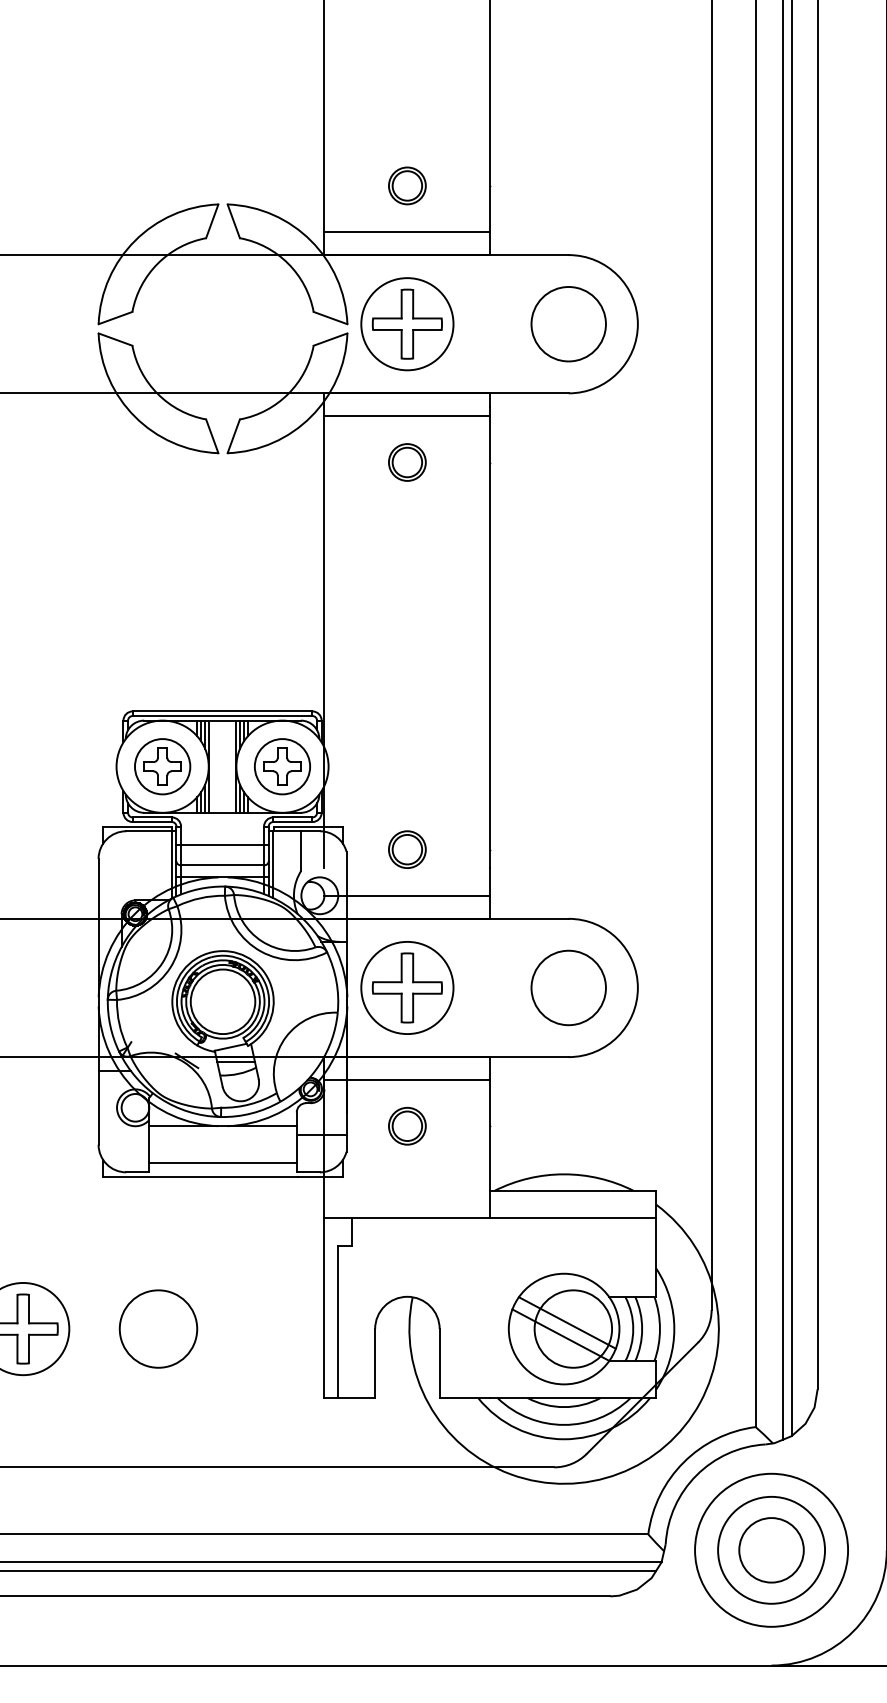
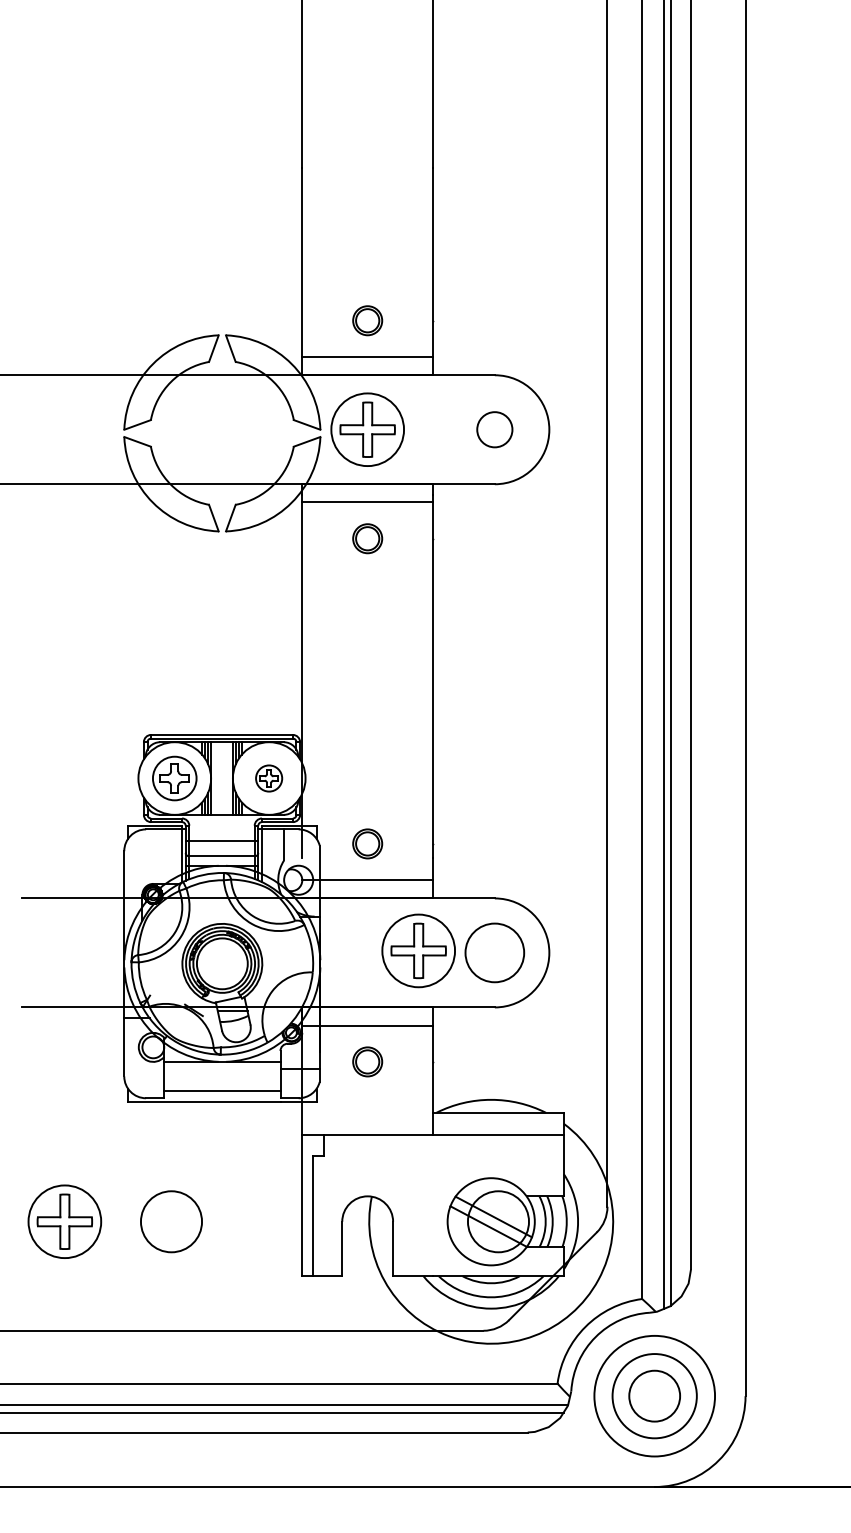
circle: (568, 323) -> (494, 429), size x0.6
part: (281, 766) -> (268, 778), size x0.6
part: (407, 987) -> (418, 950), moved

